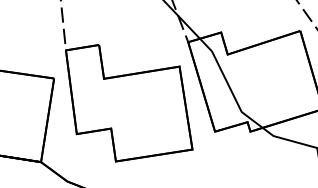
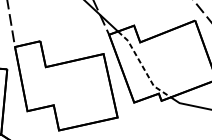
line: (229, 86) -> (143, 66), solid -> dashed

